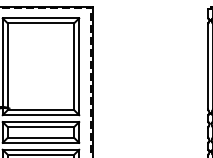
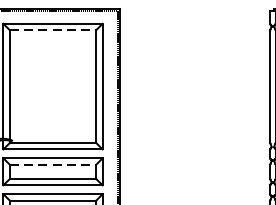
line: (41, 23) -> (53, 30), solid -> dashed
line: (41, 126) -> (53, 164), solid -> dashed

